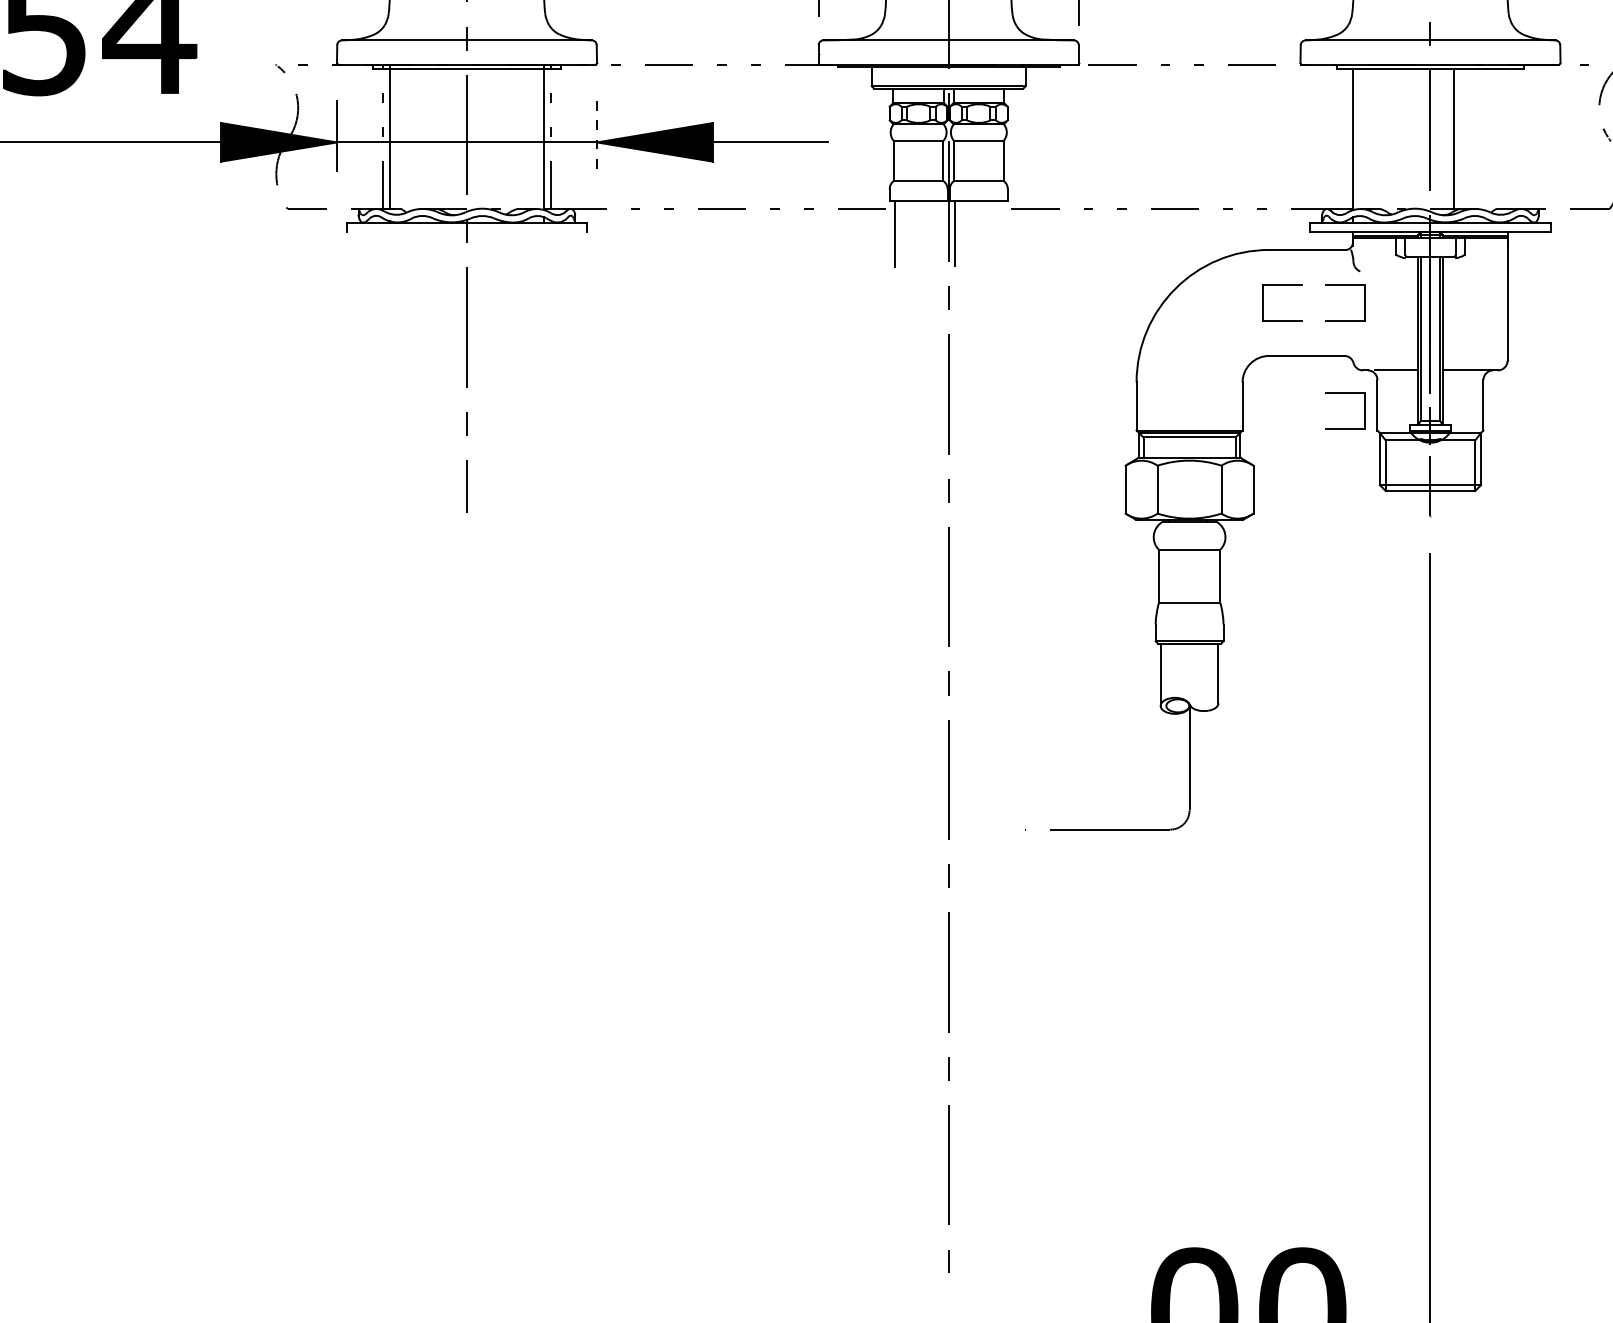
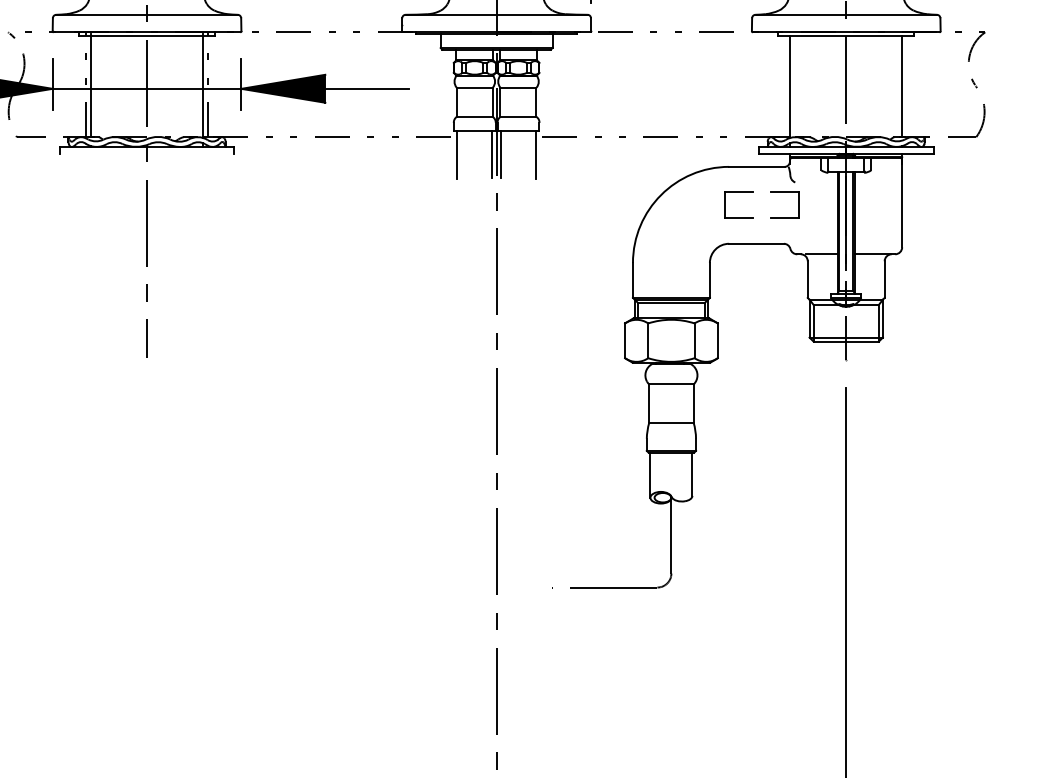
line: (597, 136) -> (241, 84), dashed -> solid
line: (1453, 139) -> (902, 86), moved
line: (942, 233) -> (492, 154), added
line: (1002, 234) -> (535, 155), added
part: (1345, 393) -> (784, 271), removed

